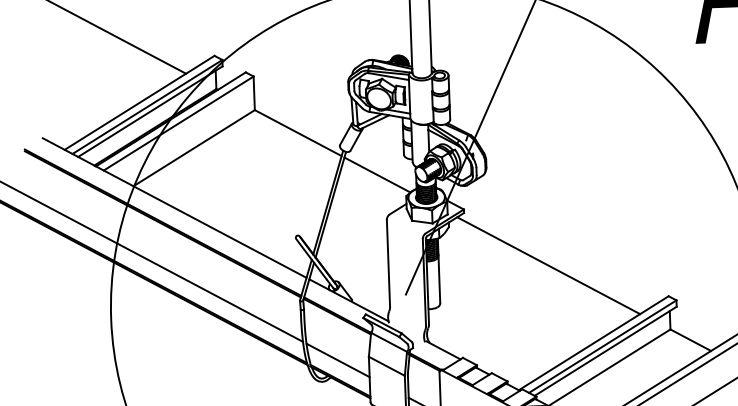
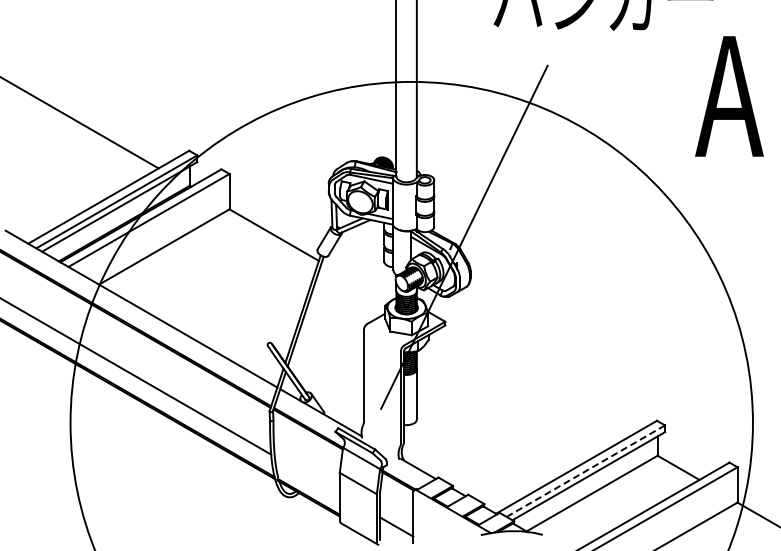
line: (377, 174) -> (355, 281), removed
line: (548, 265) -> (532, 383), removed
line: (603, 345) -> (586, 470), solid -> dashed
line: (337, 360) -> (306, 475), removed

